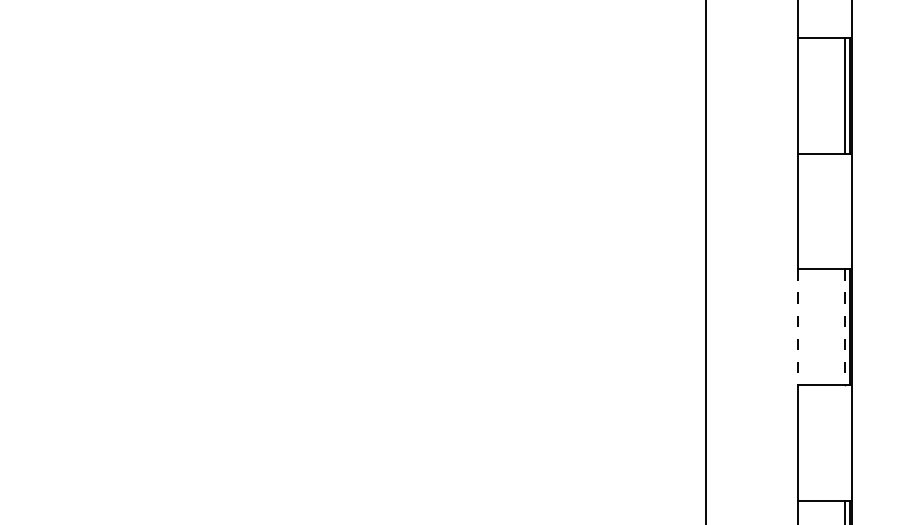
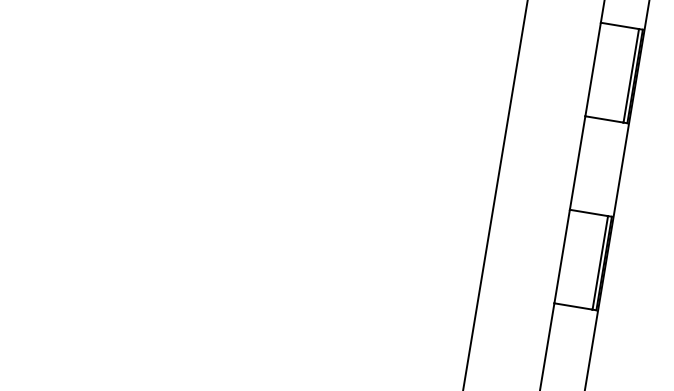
line: (798, 327) -> (562, 256), dashed -> solid
line: (845, 327) -> (600, 263), dashed -> solid

